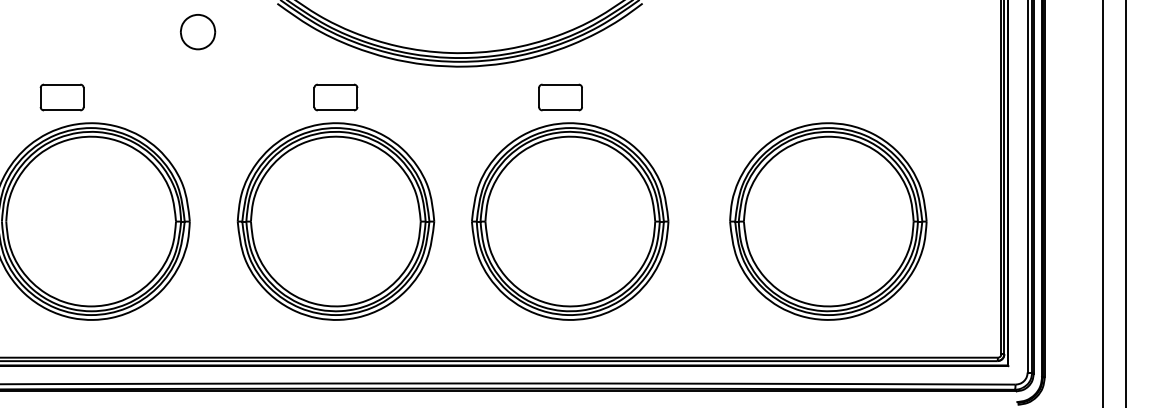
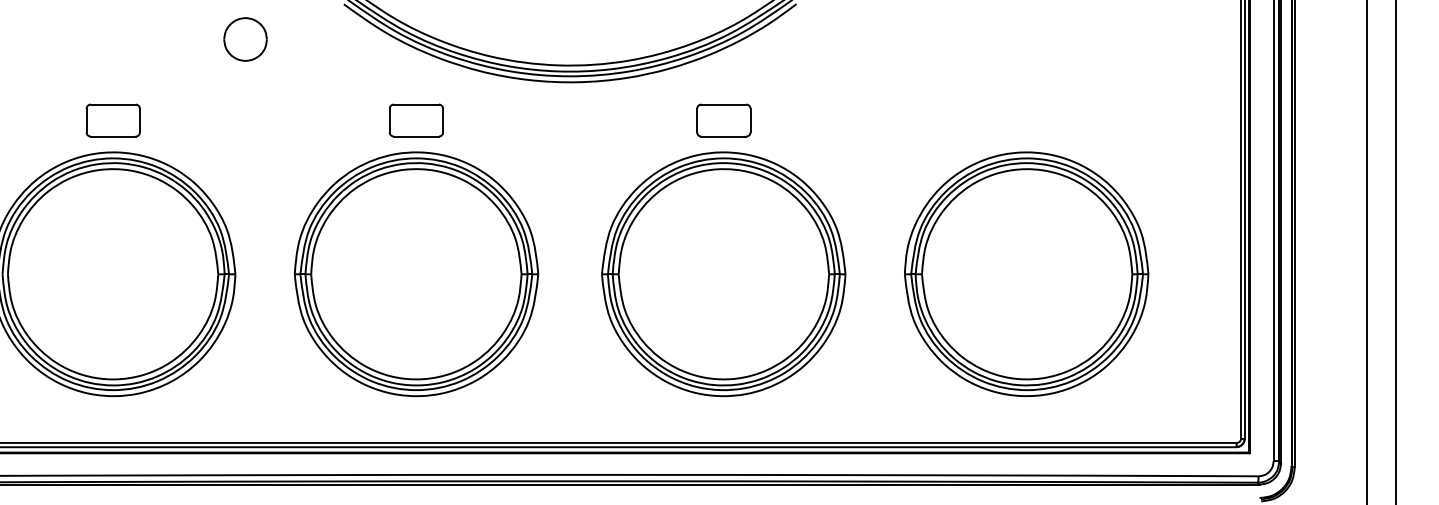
part: (61, 97) -> (112, 120), moved
part: (560, 97) -> (723, 120), moved
part: (570, 221) -> (723, 274), moved

